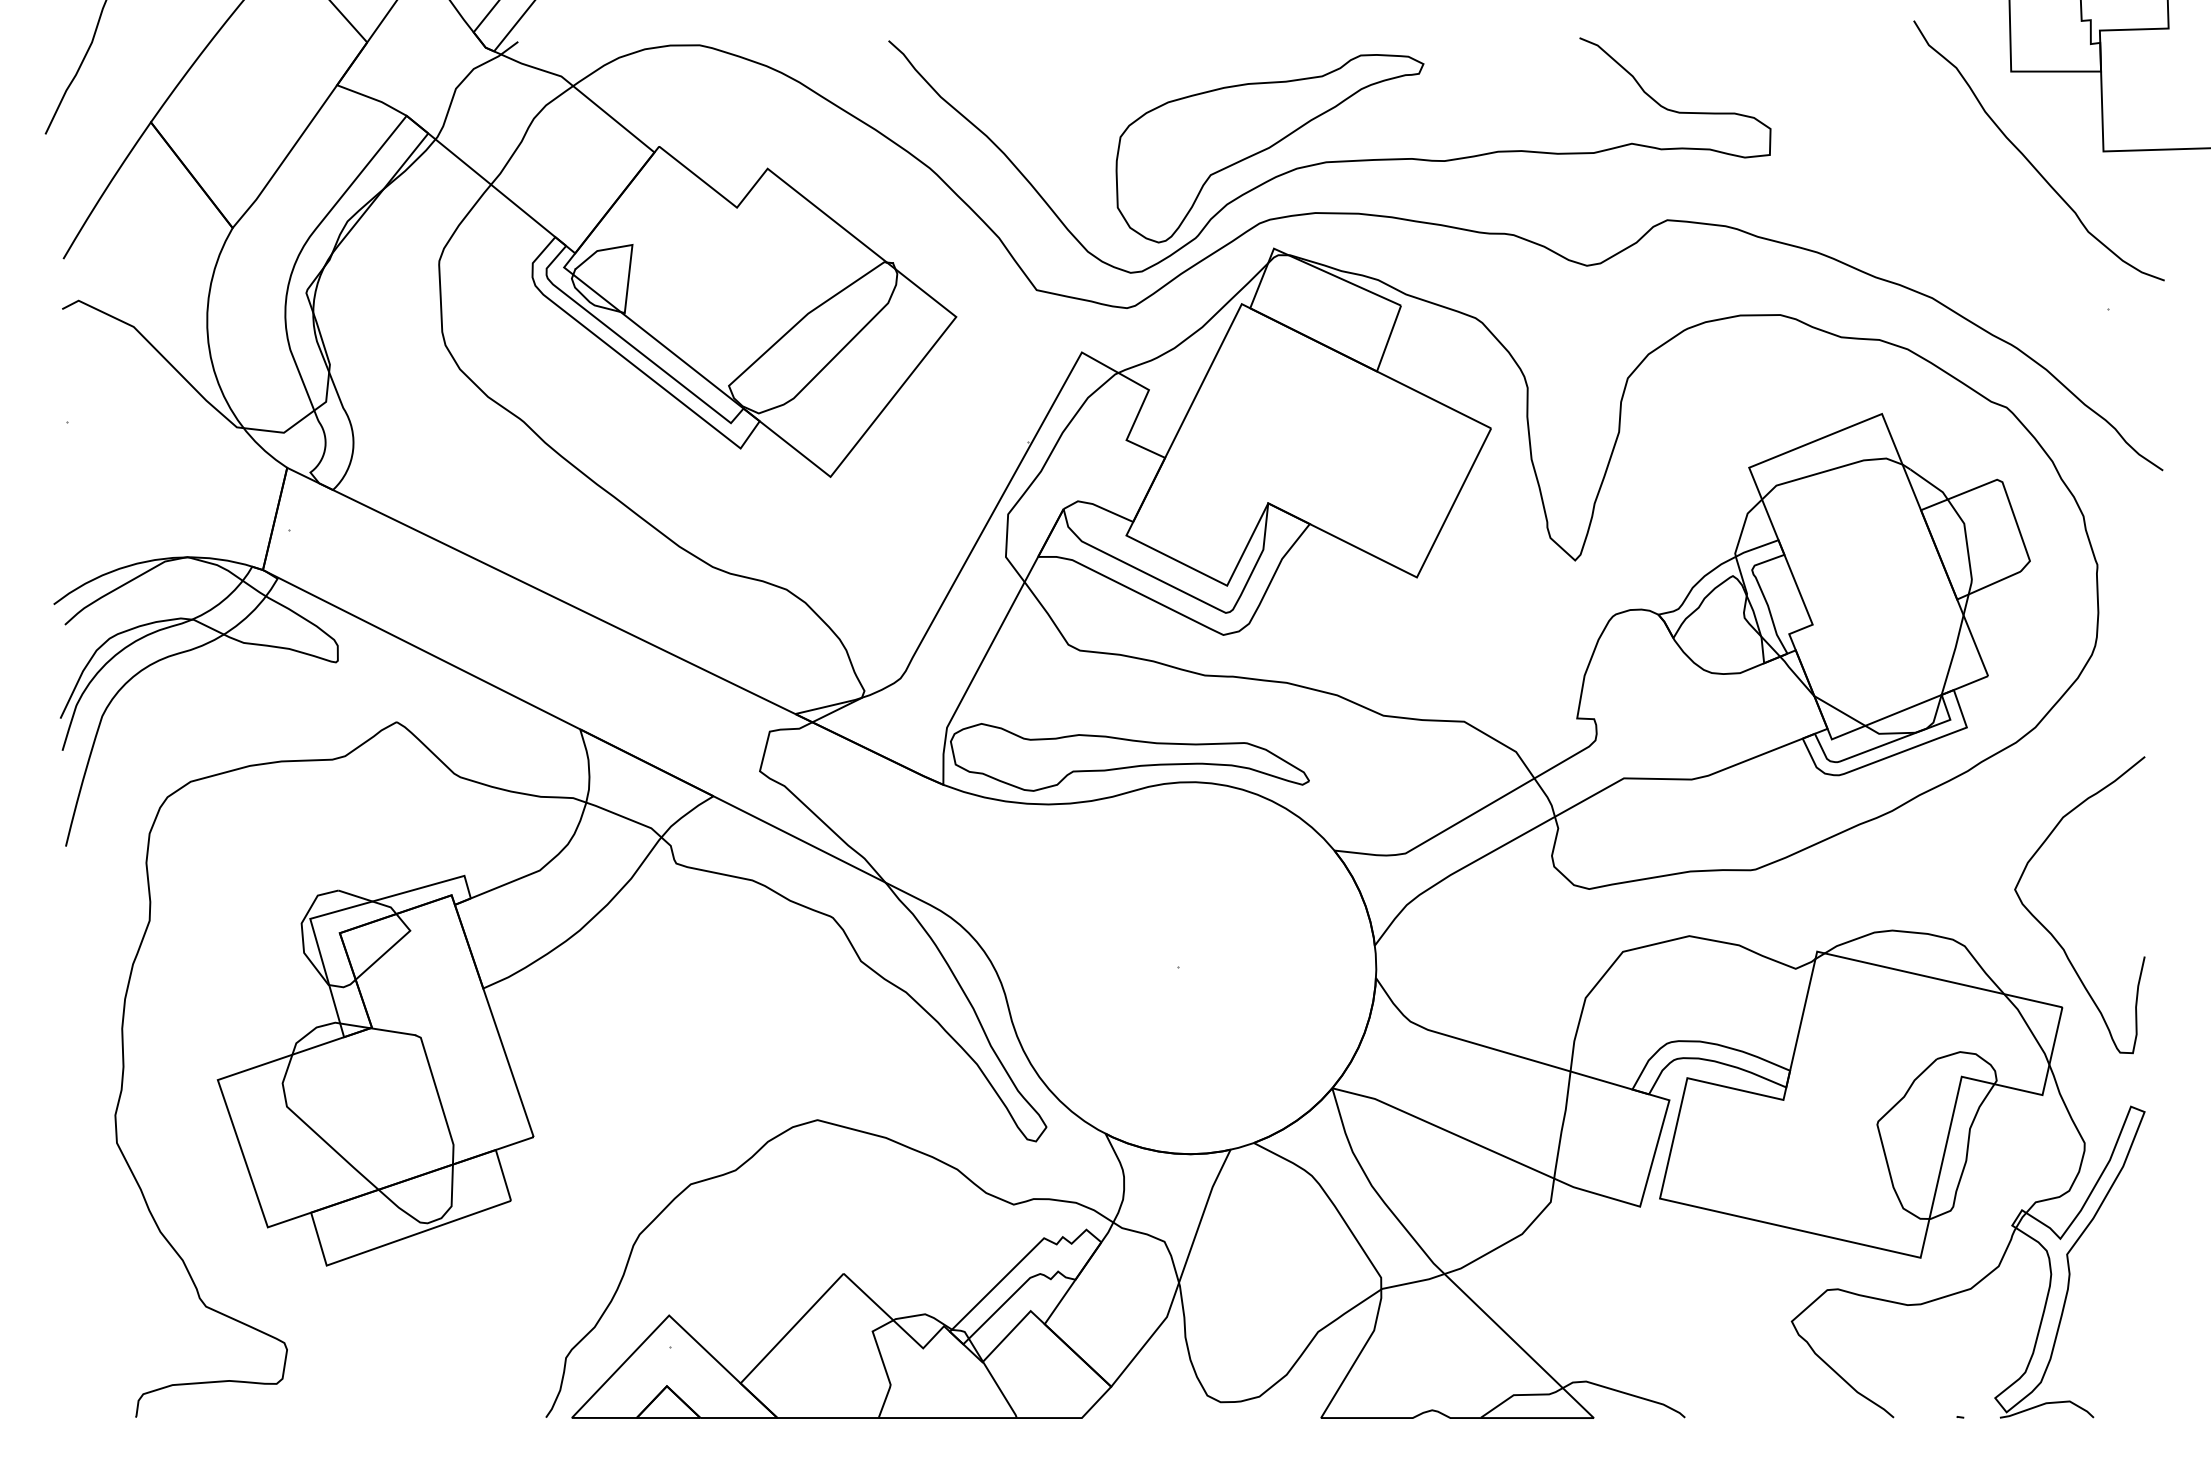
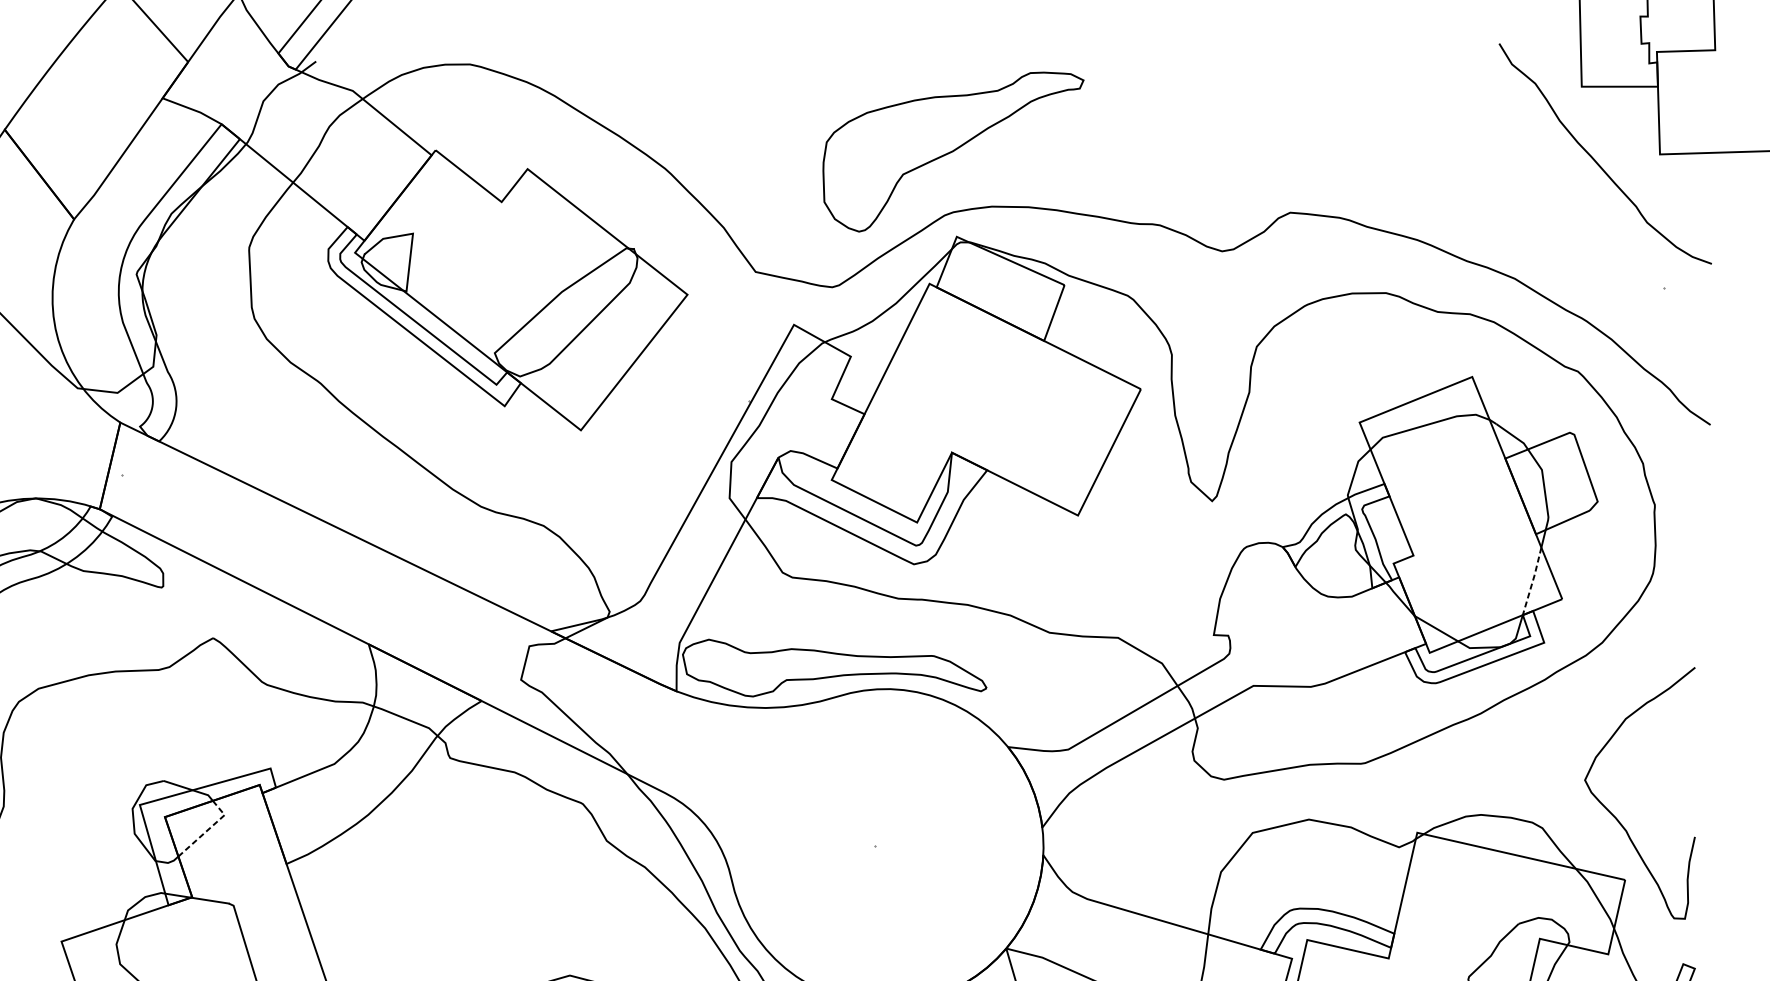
curve: (1329, 161) -> (1003, 162), removed
line: (1953, 655) -> (1532, 581), solid -> dashed
line: (391, 947) -> (208, 829), solid -> dashed

